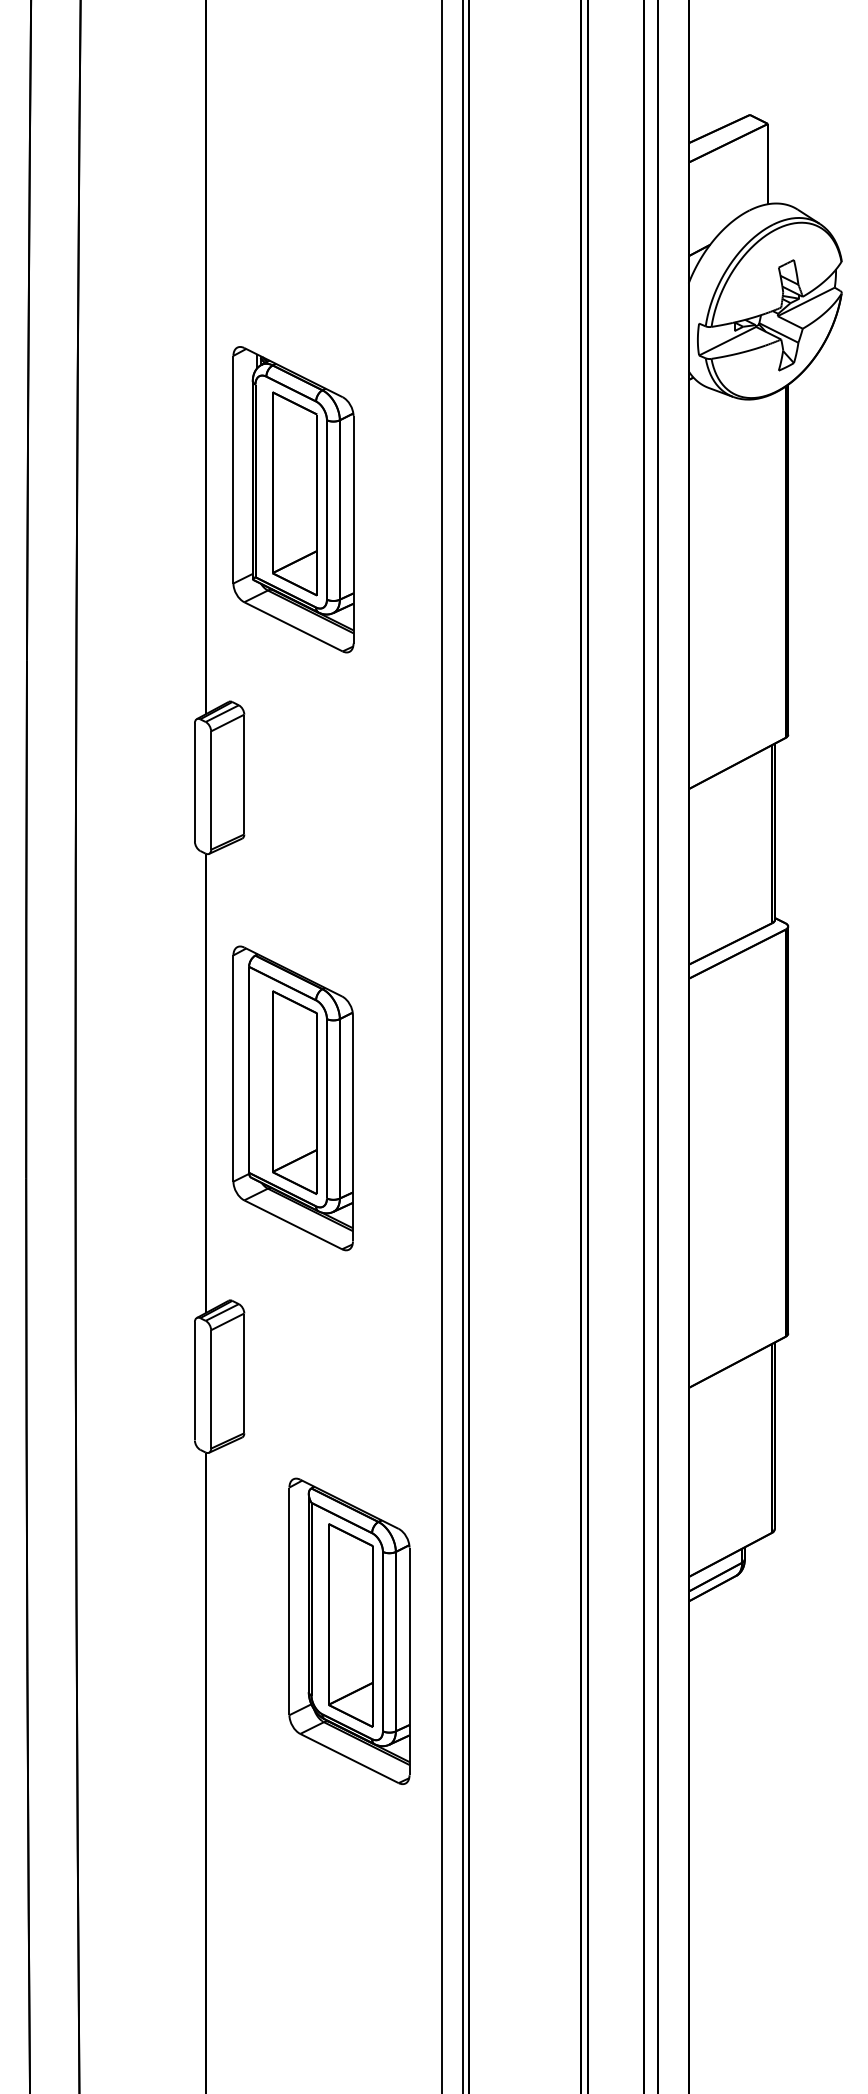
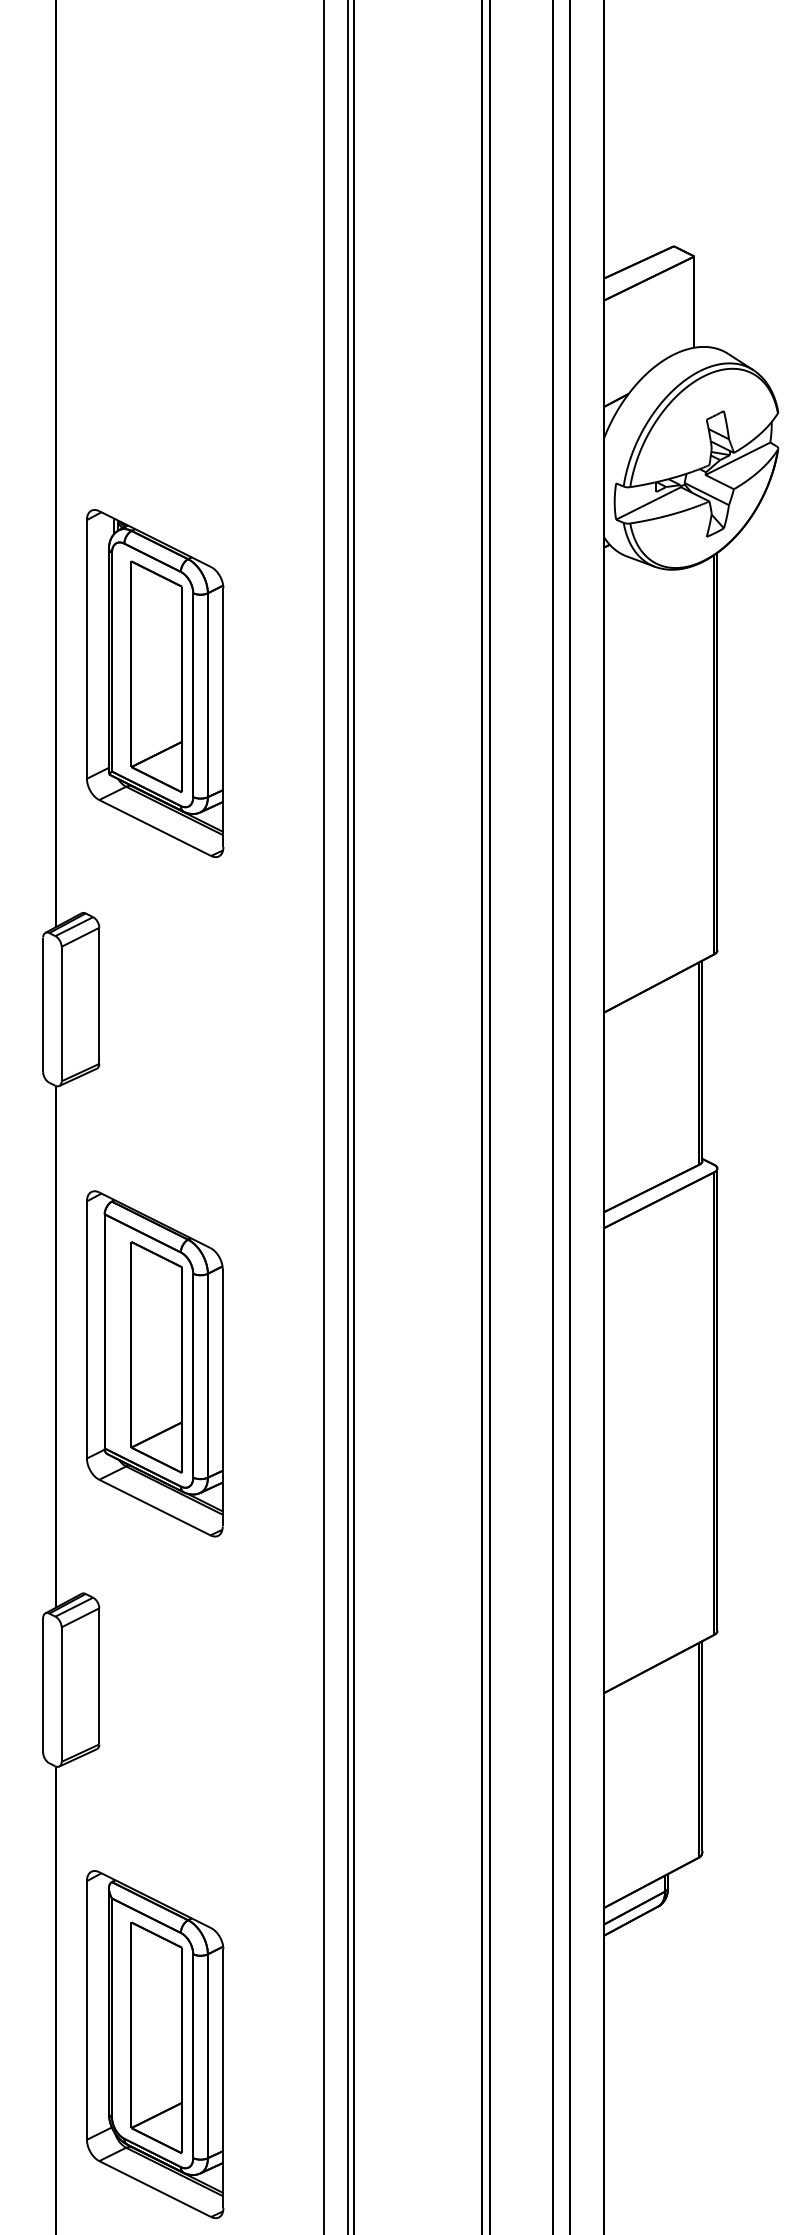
part: (349, 1630) -> (155, 2043), moved

